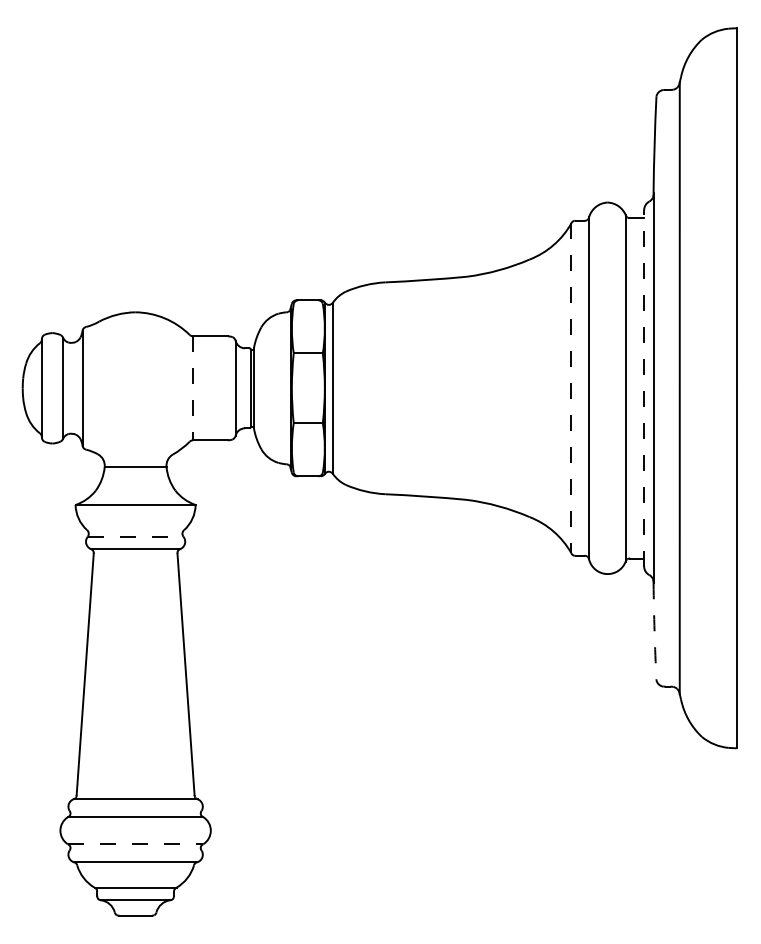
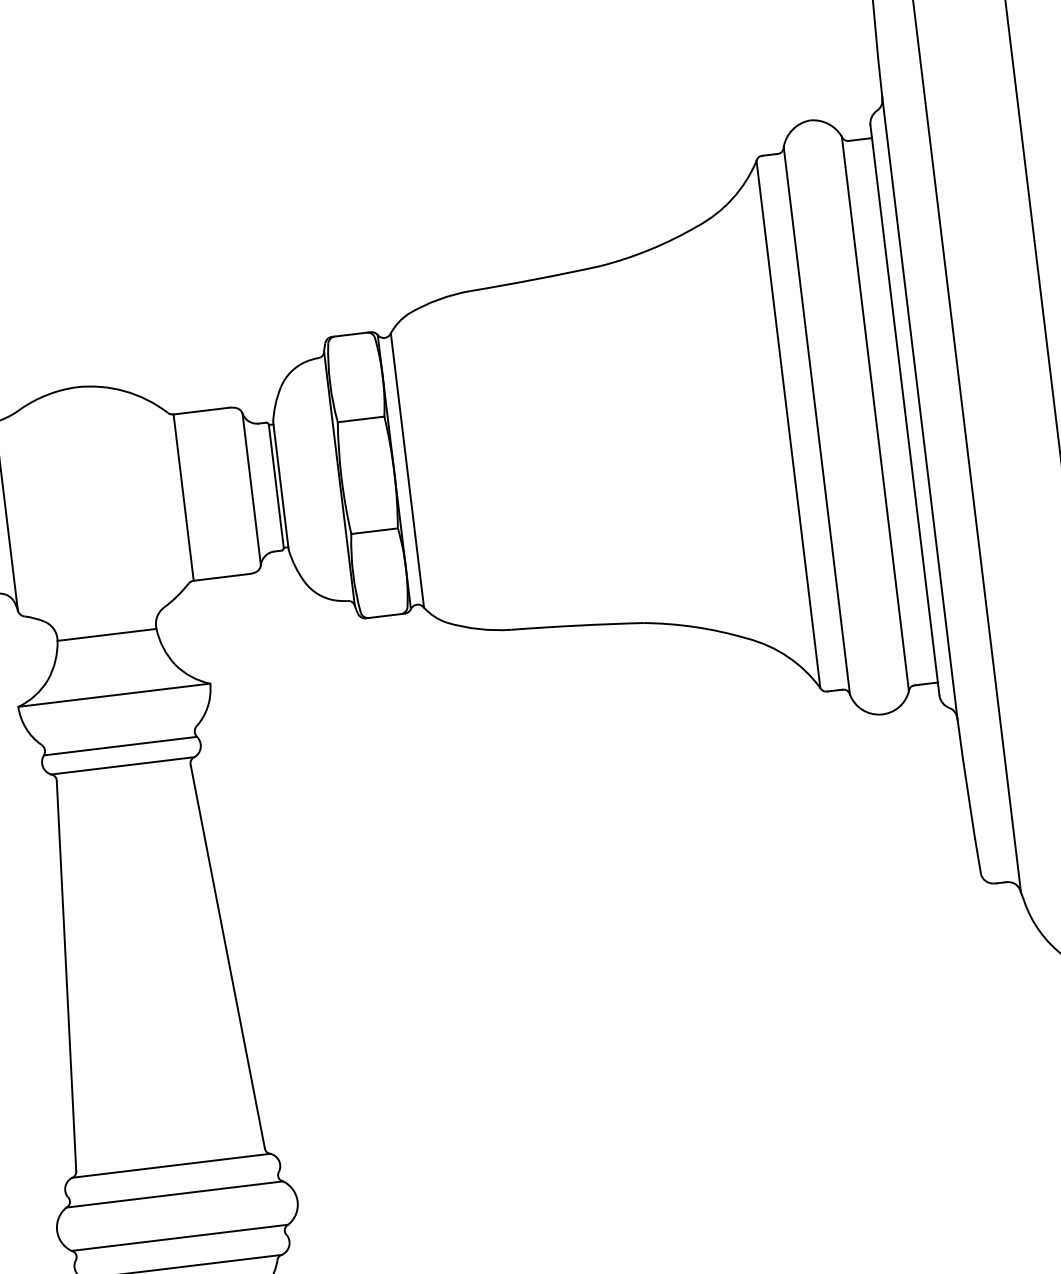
line: (644, 387) -> (905, 408), dashed -> solid
line: (193, 388) -> (184, 497), dashed -> solid
line: (571, 388) -> (788, 424), dashed -> solid
line: (135, 536) -> (120, 745), dashed -> solid
arc: (654, 631) -> (968, 797), dashed -> solid
line: (135, 844) -> (179, 1238), dashed -> solid

